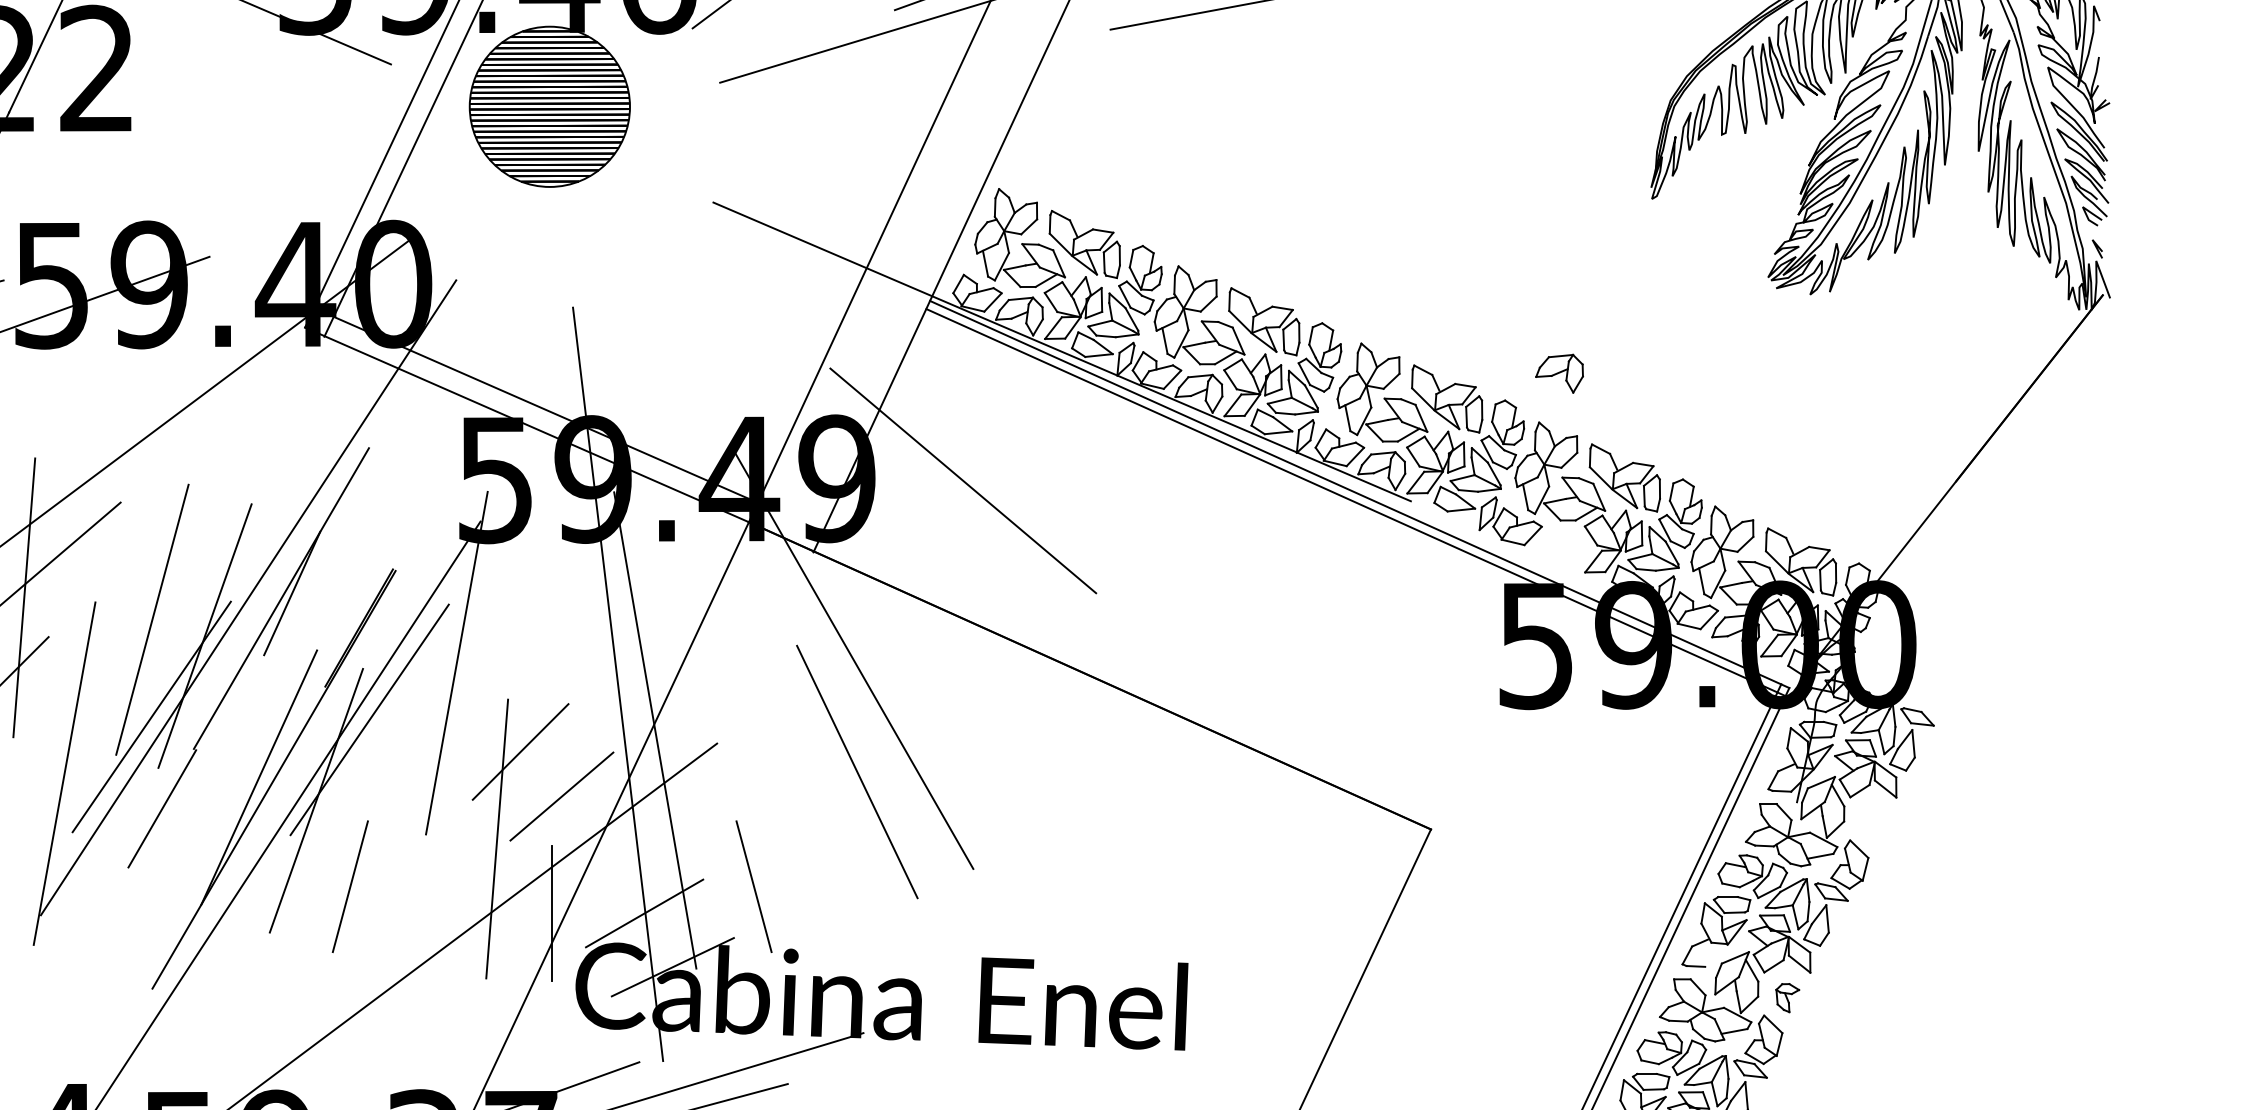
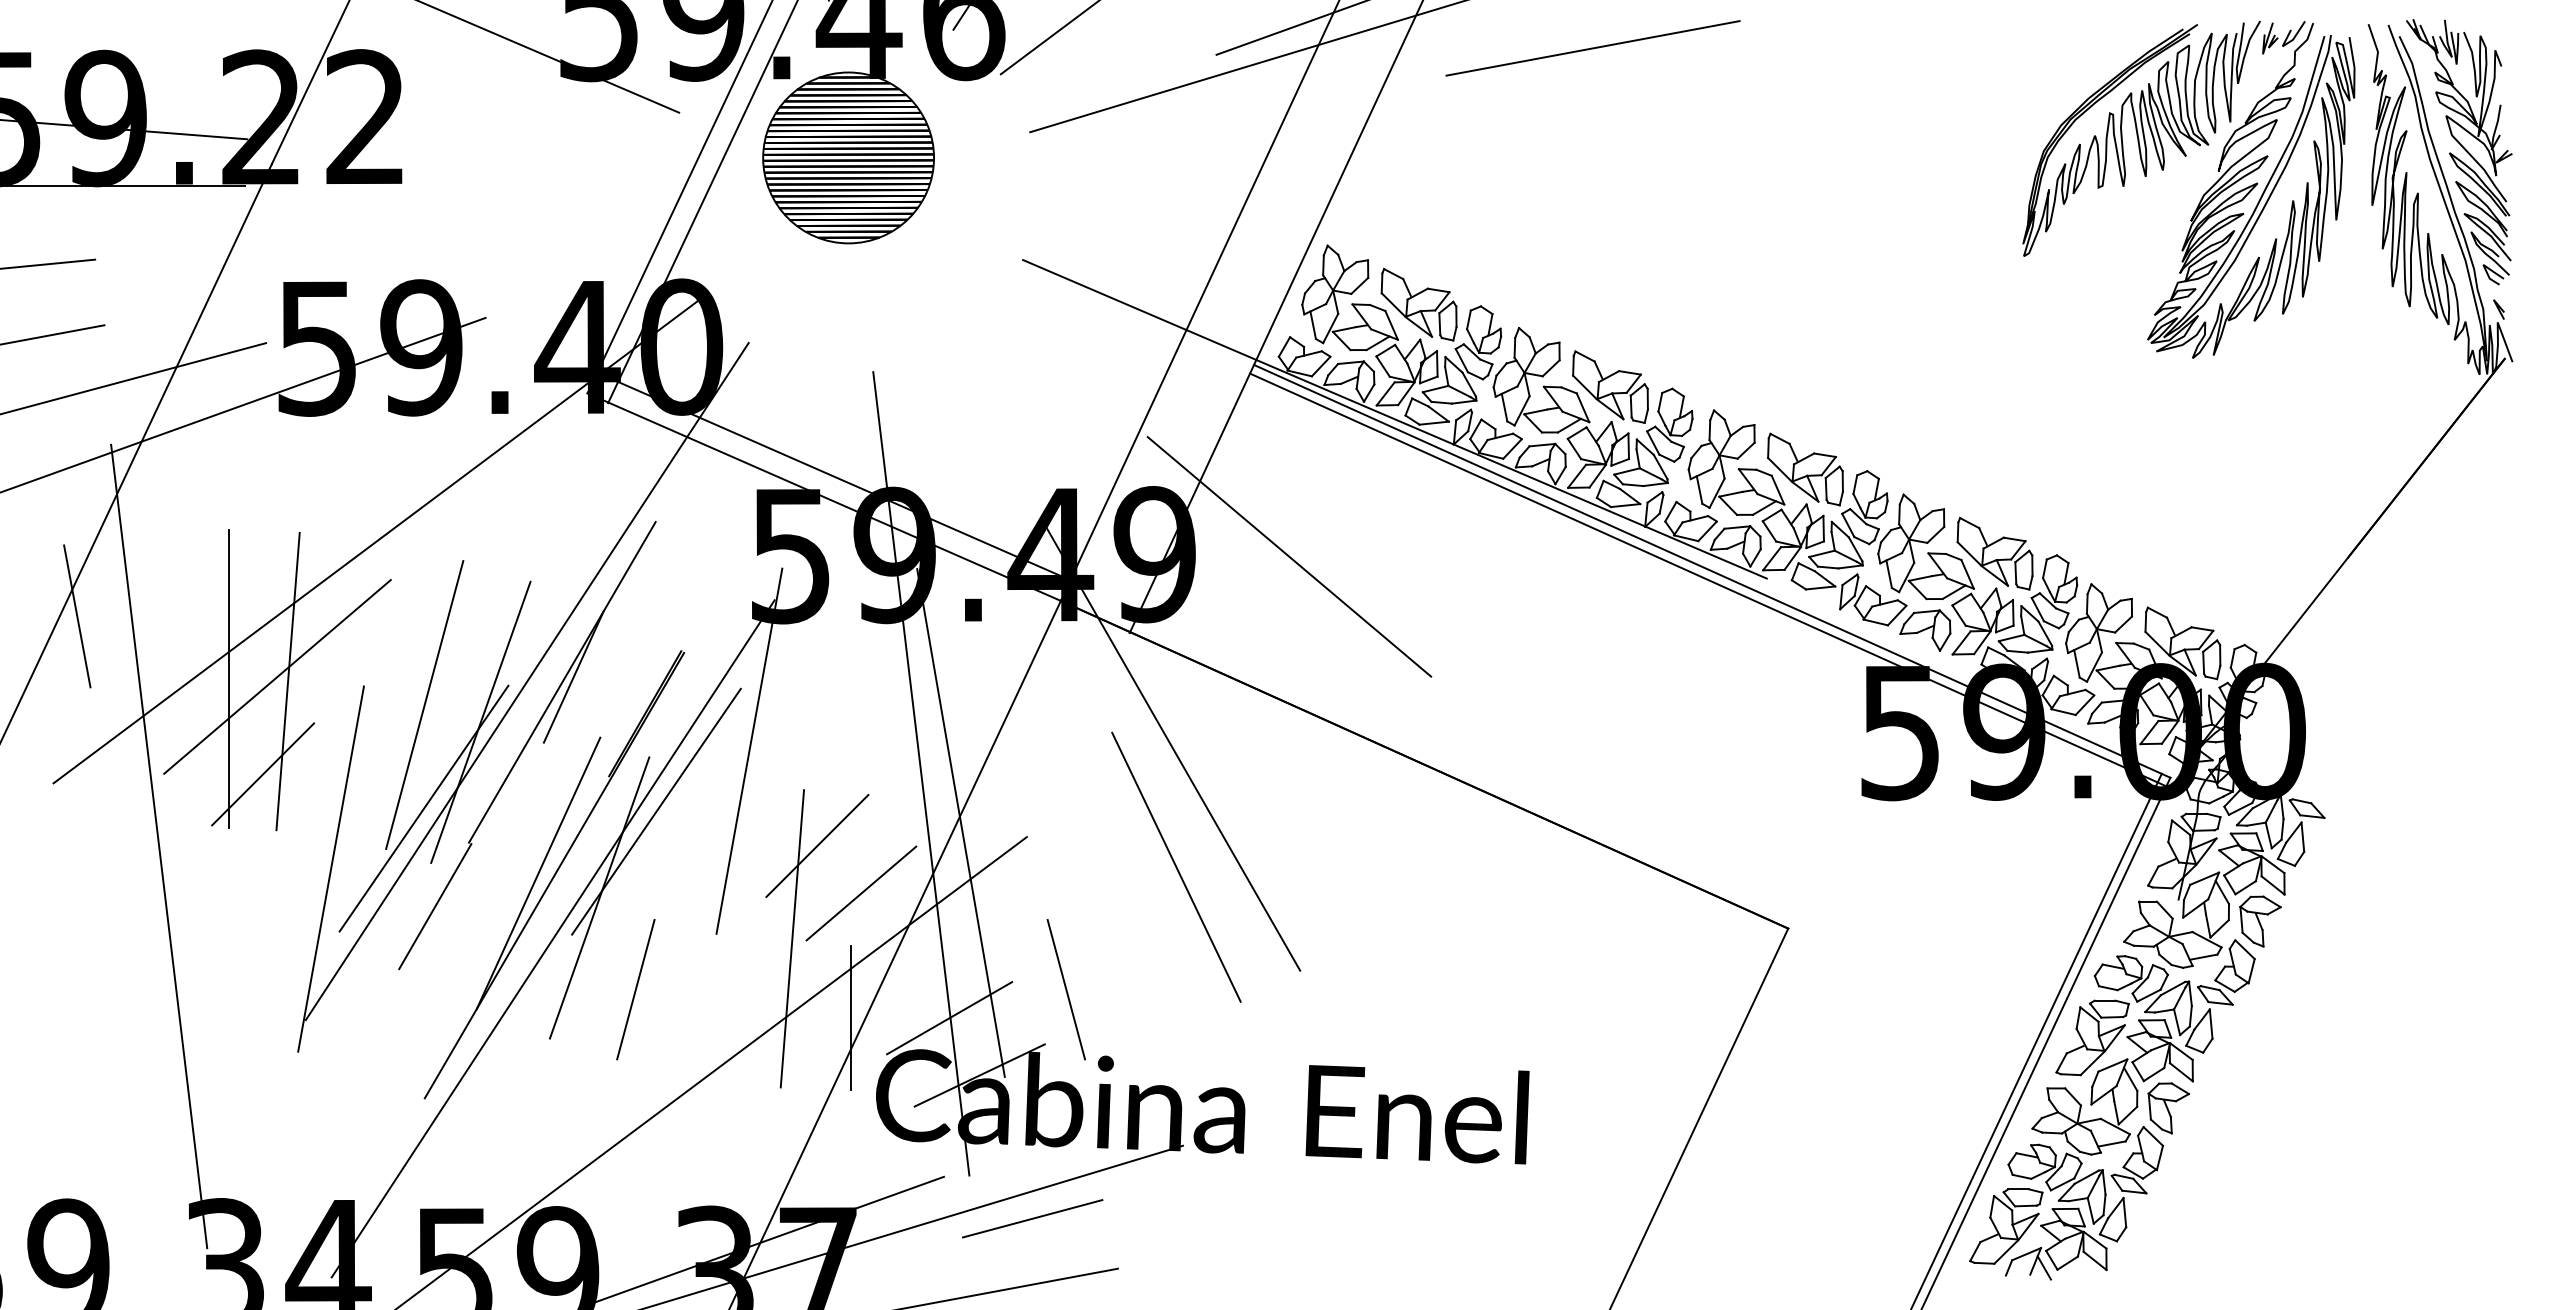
part: (1559, 373) -> (1925, 630), moved
part: (1873, 822) -> (2260, 921), added
line: (1715, 955) -> (2091, 1063), added
part: (1787, 998) -> (2168, 1108), size x1.67

